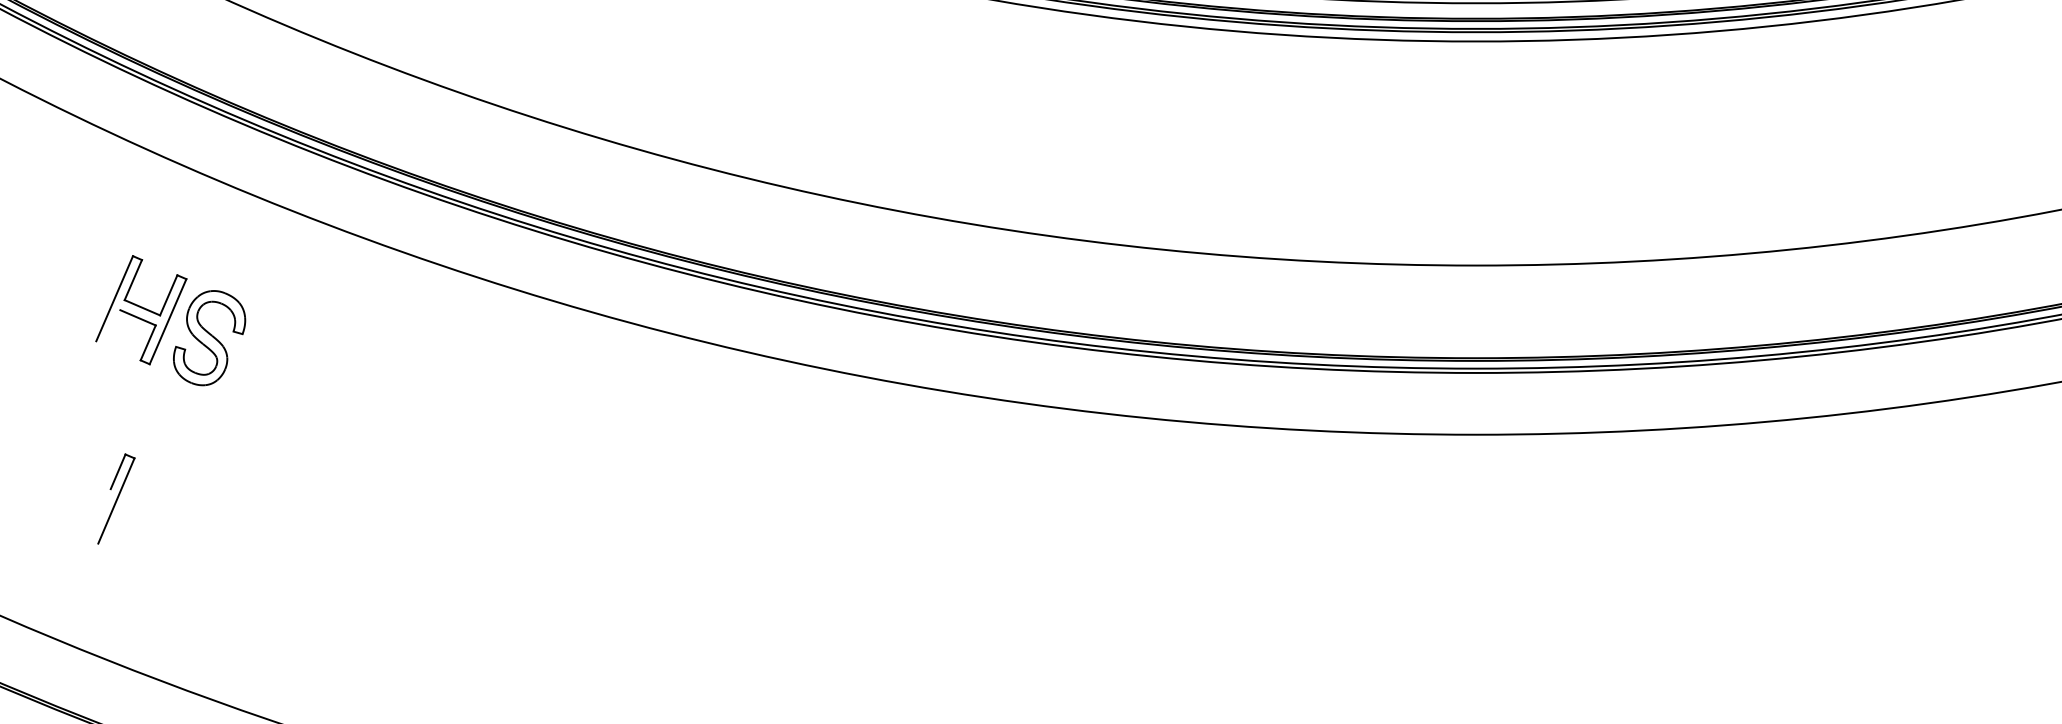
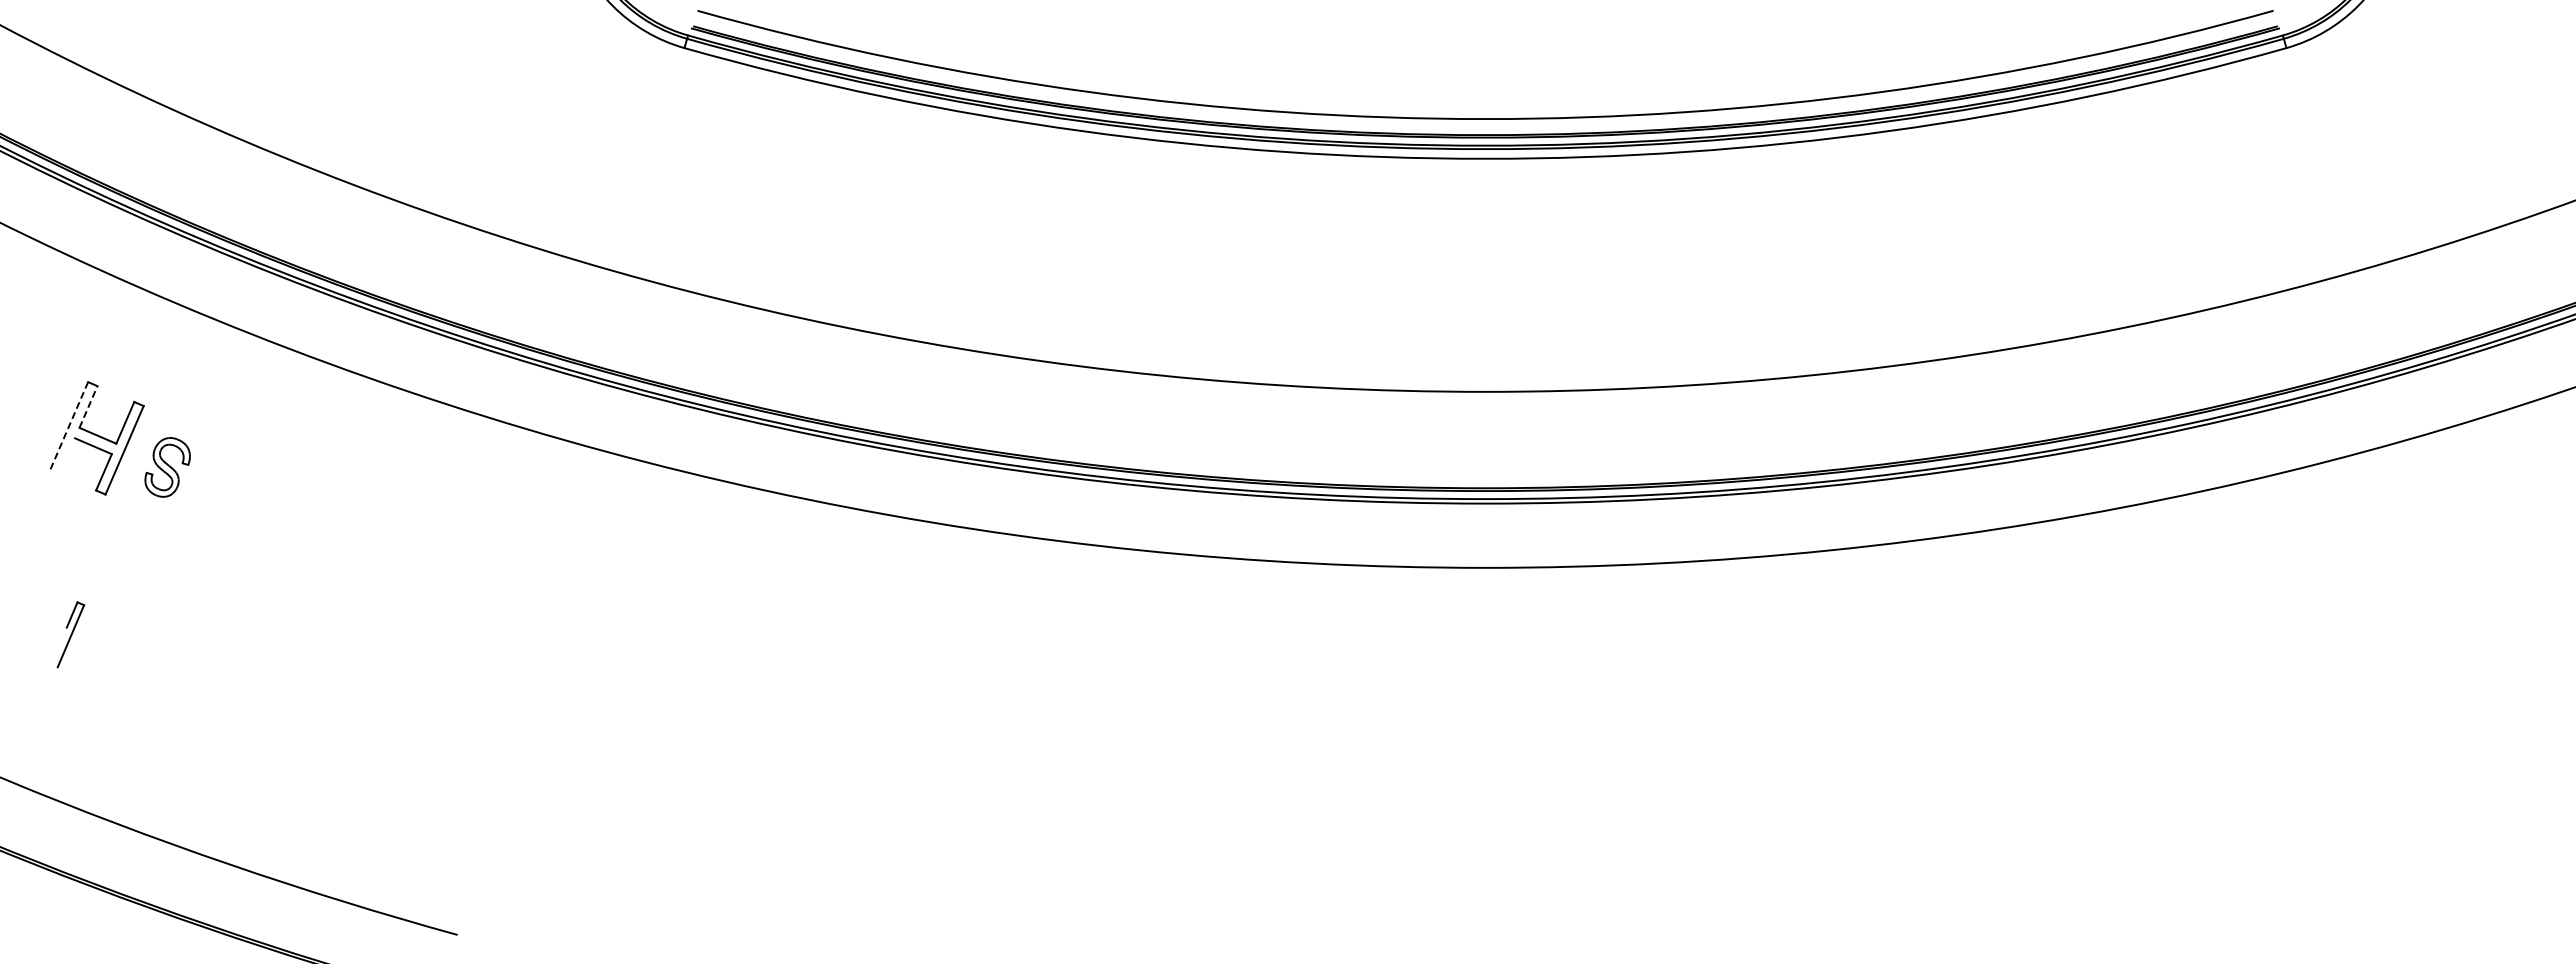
line: (133, 280) -> (88, 407), solid -> dashed
line: (114, 298) -> (68, 426), solid -> dashed
part: (209, 338) -> (167, 467), size x0.6
part: (116, 498) -> (70, 634), size x0.7

